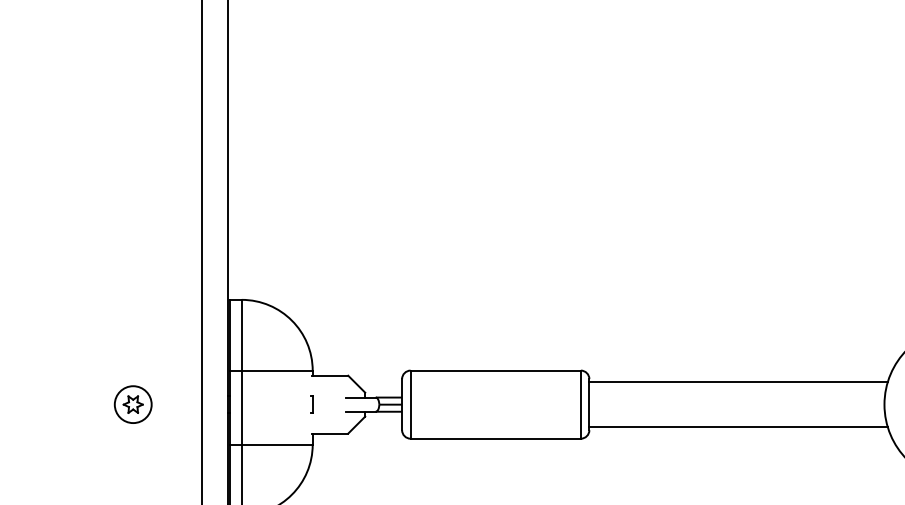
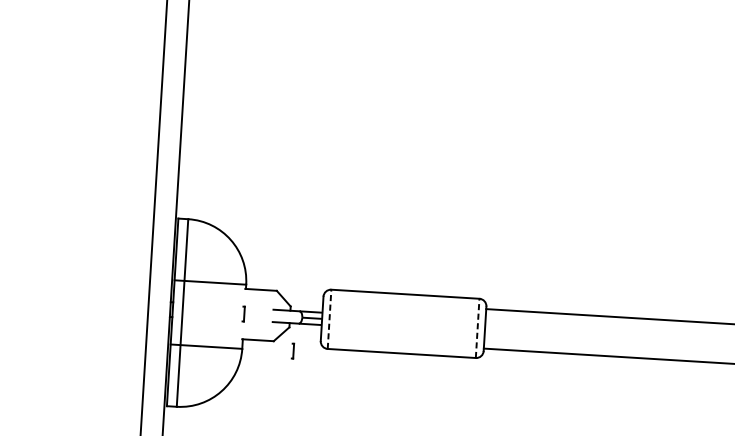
part: (132, 404) -> (87, 304), removed
line: (410, 404) -> (329, 319), solid -> dashed
line: (580, 404) -> (477, 328), solid -> dashed
line: (371, 443) -> (293, 351), added

